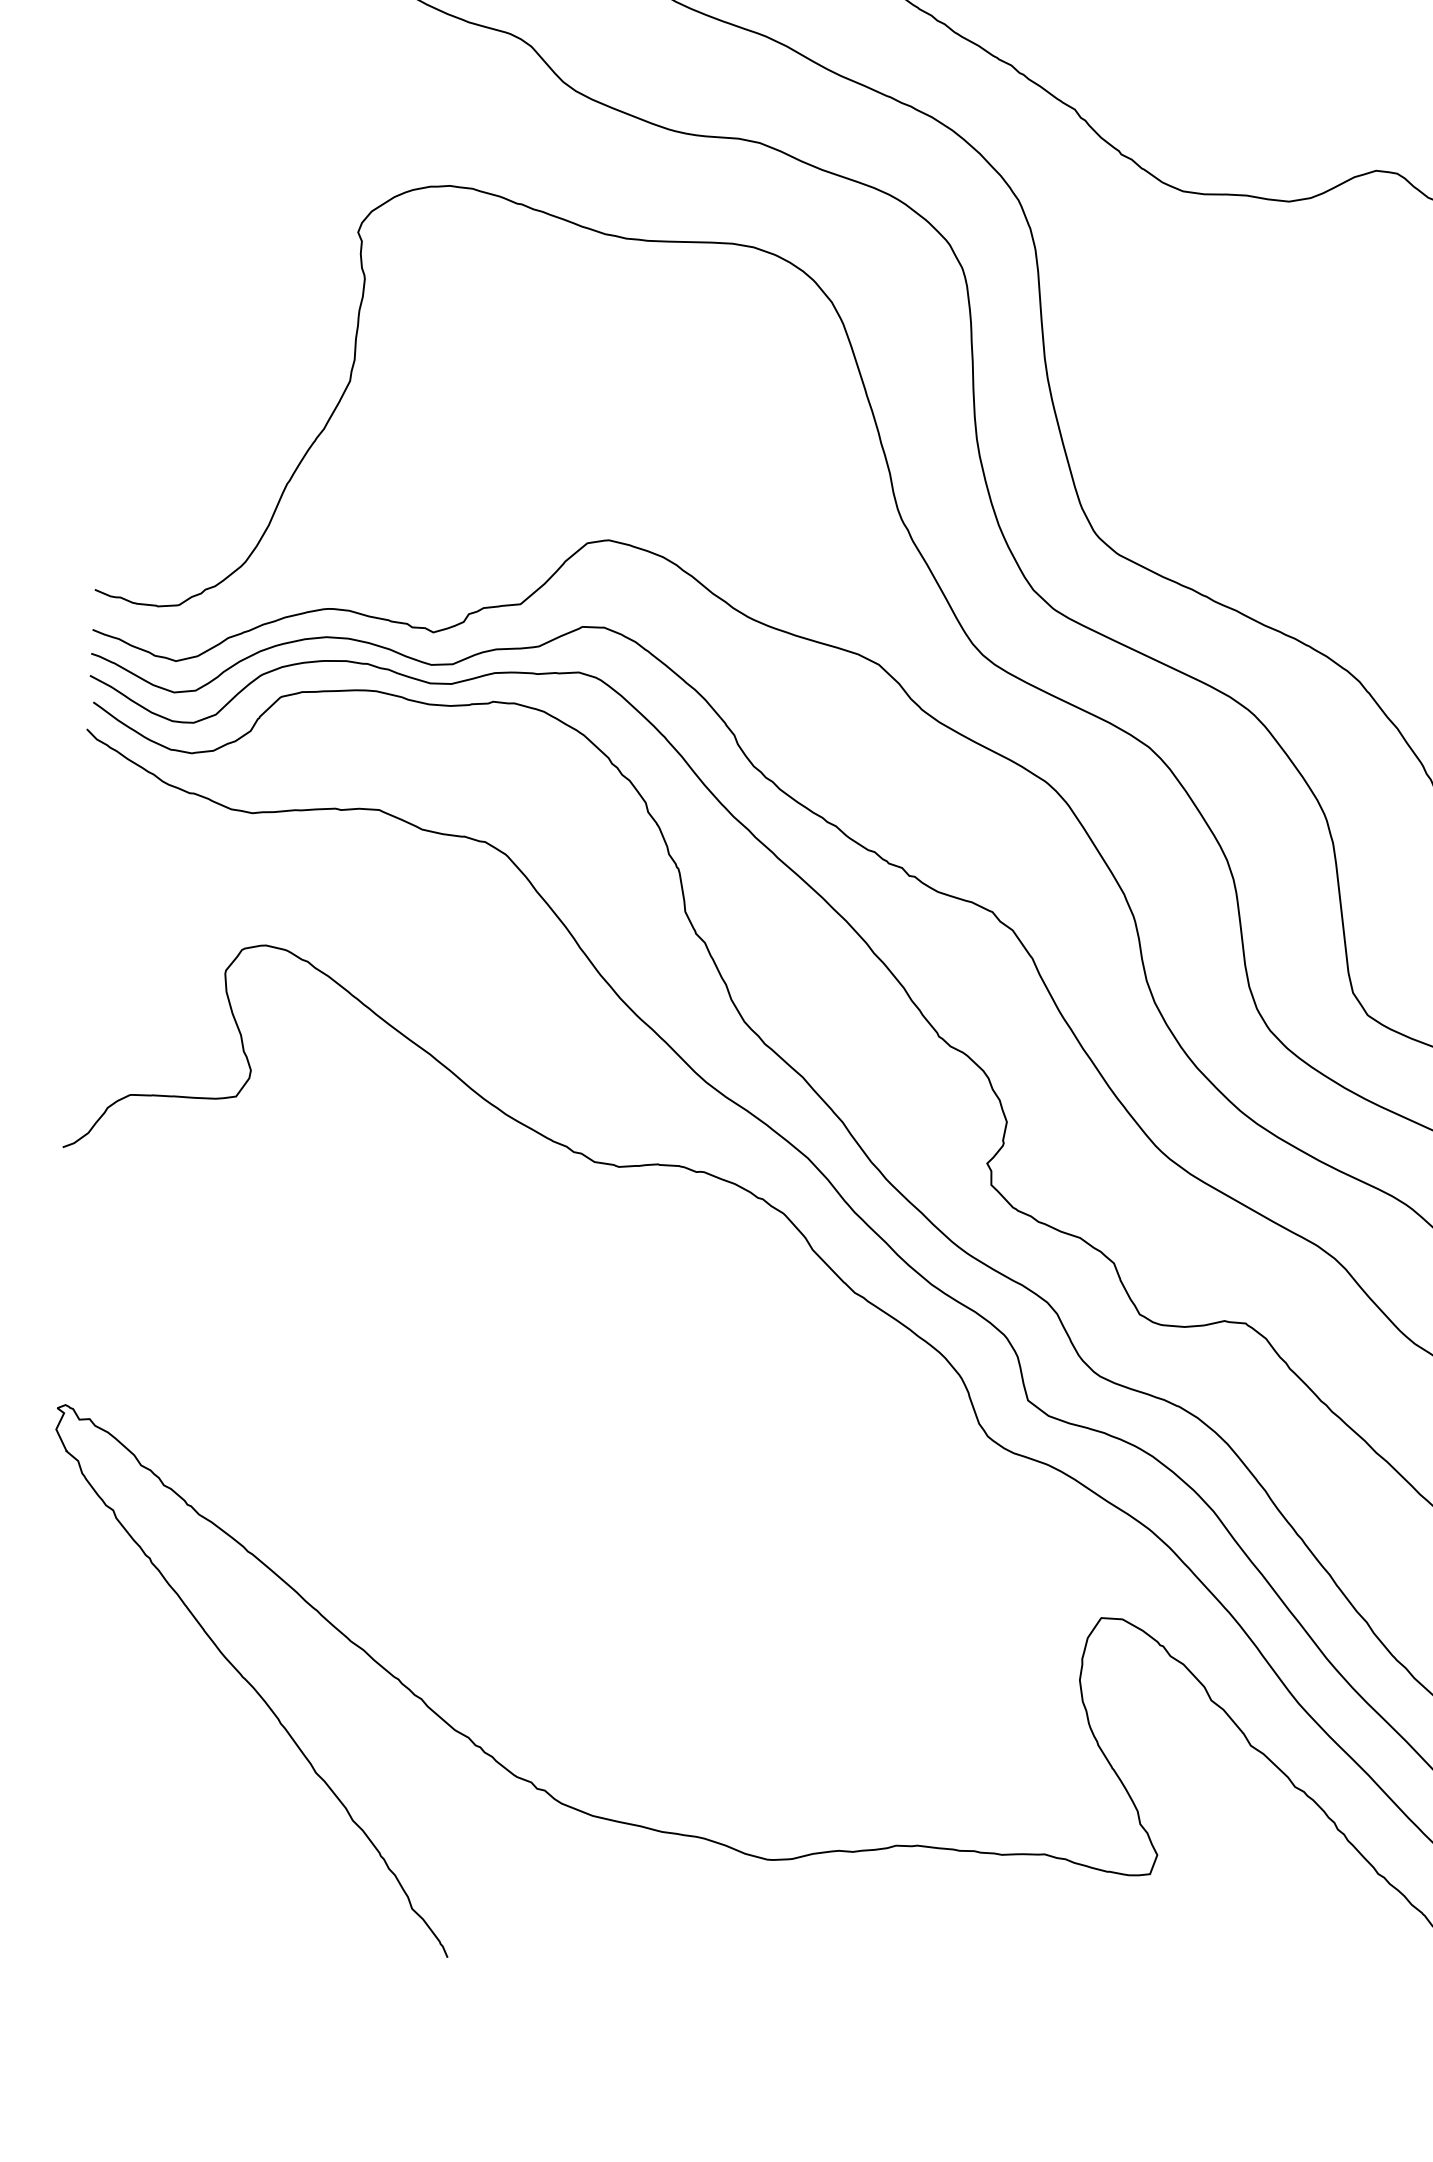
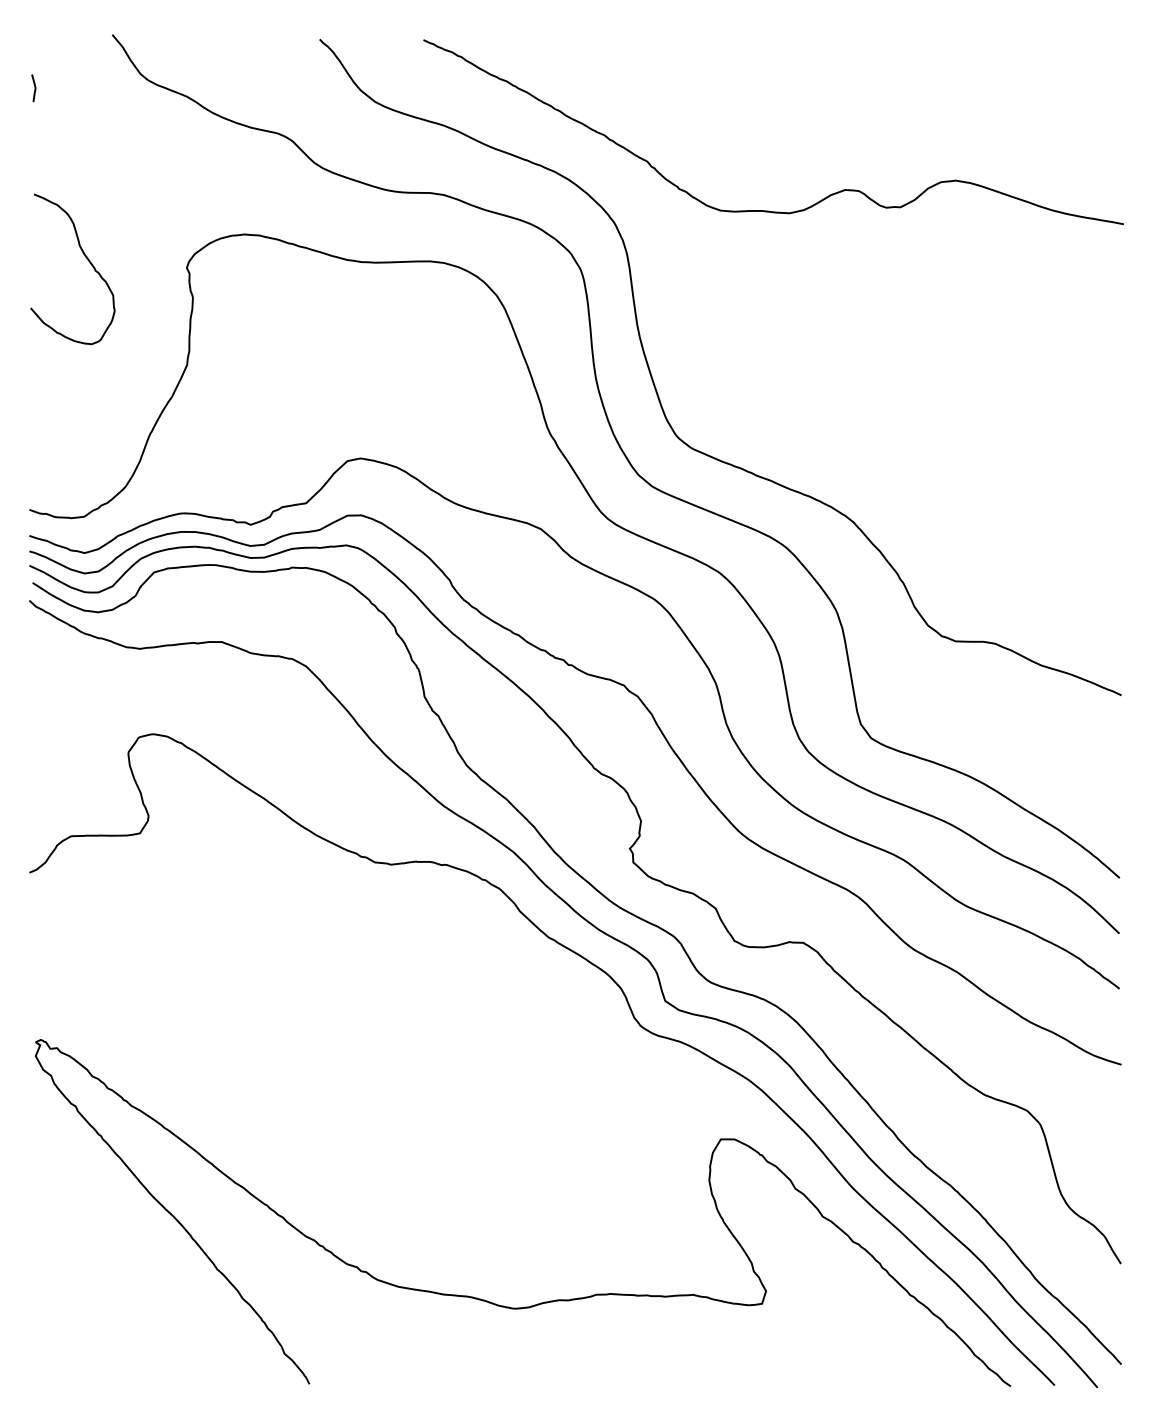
curve: (206, 211) -> (87, 260), added

